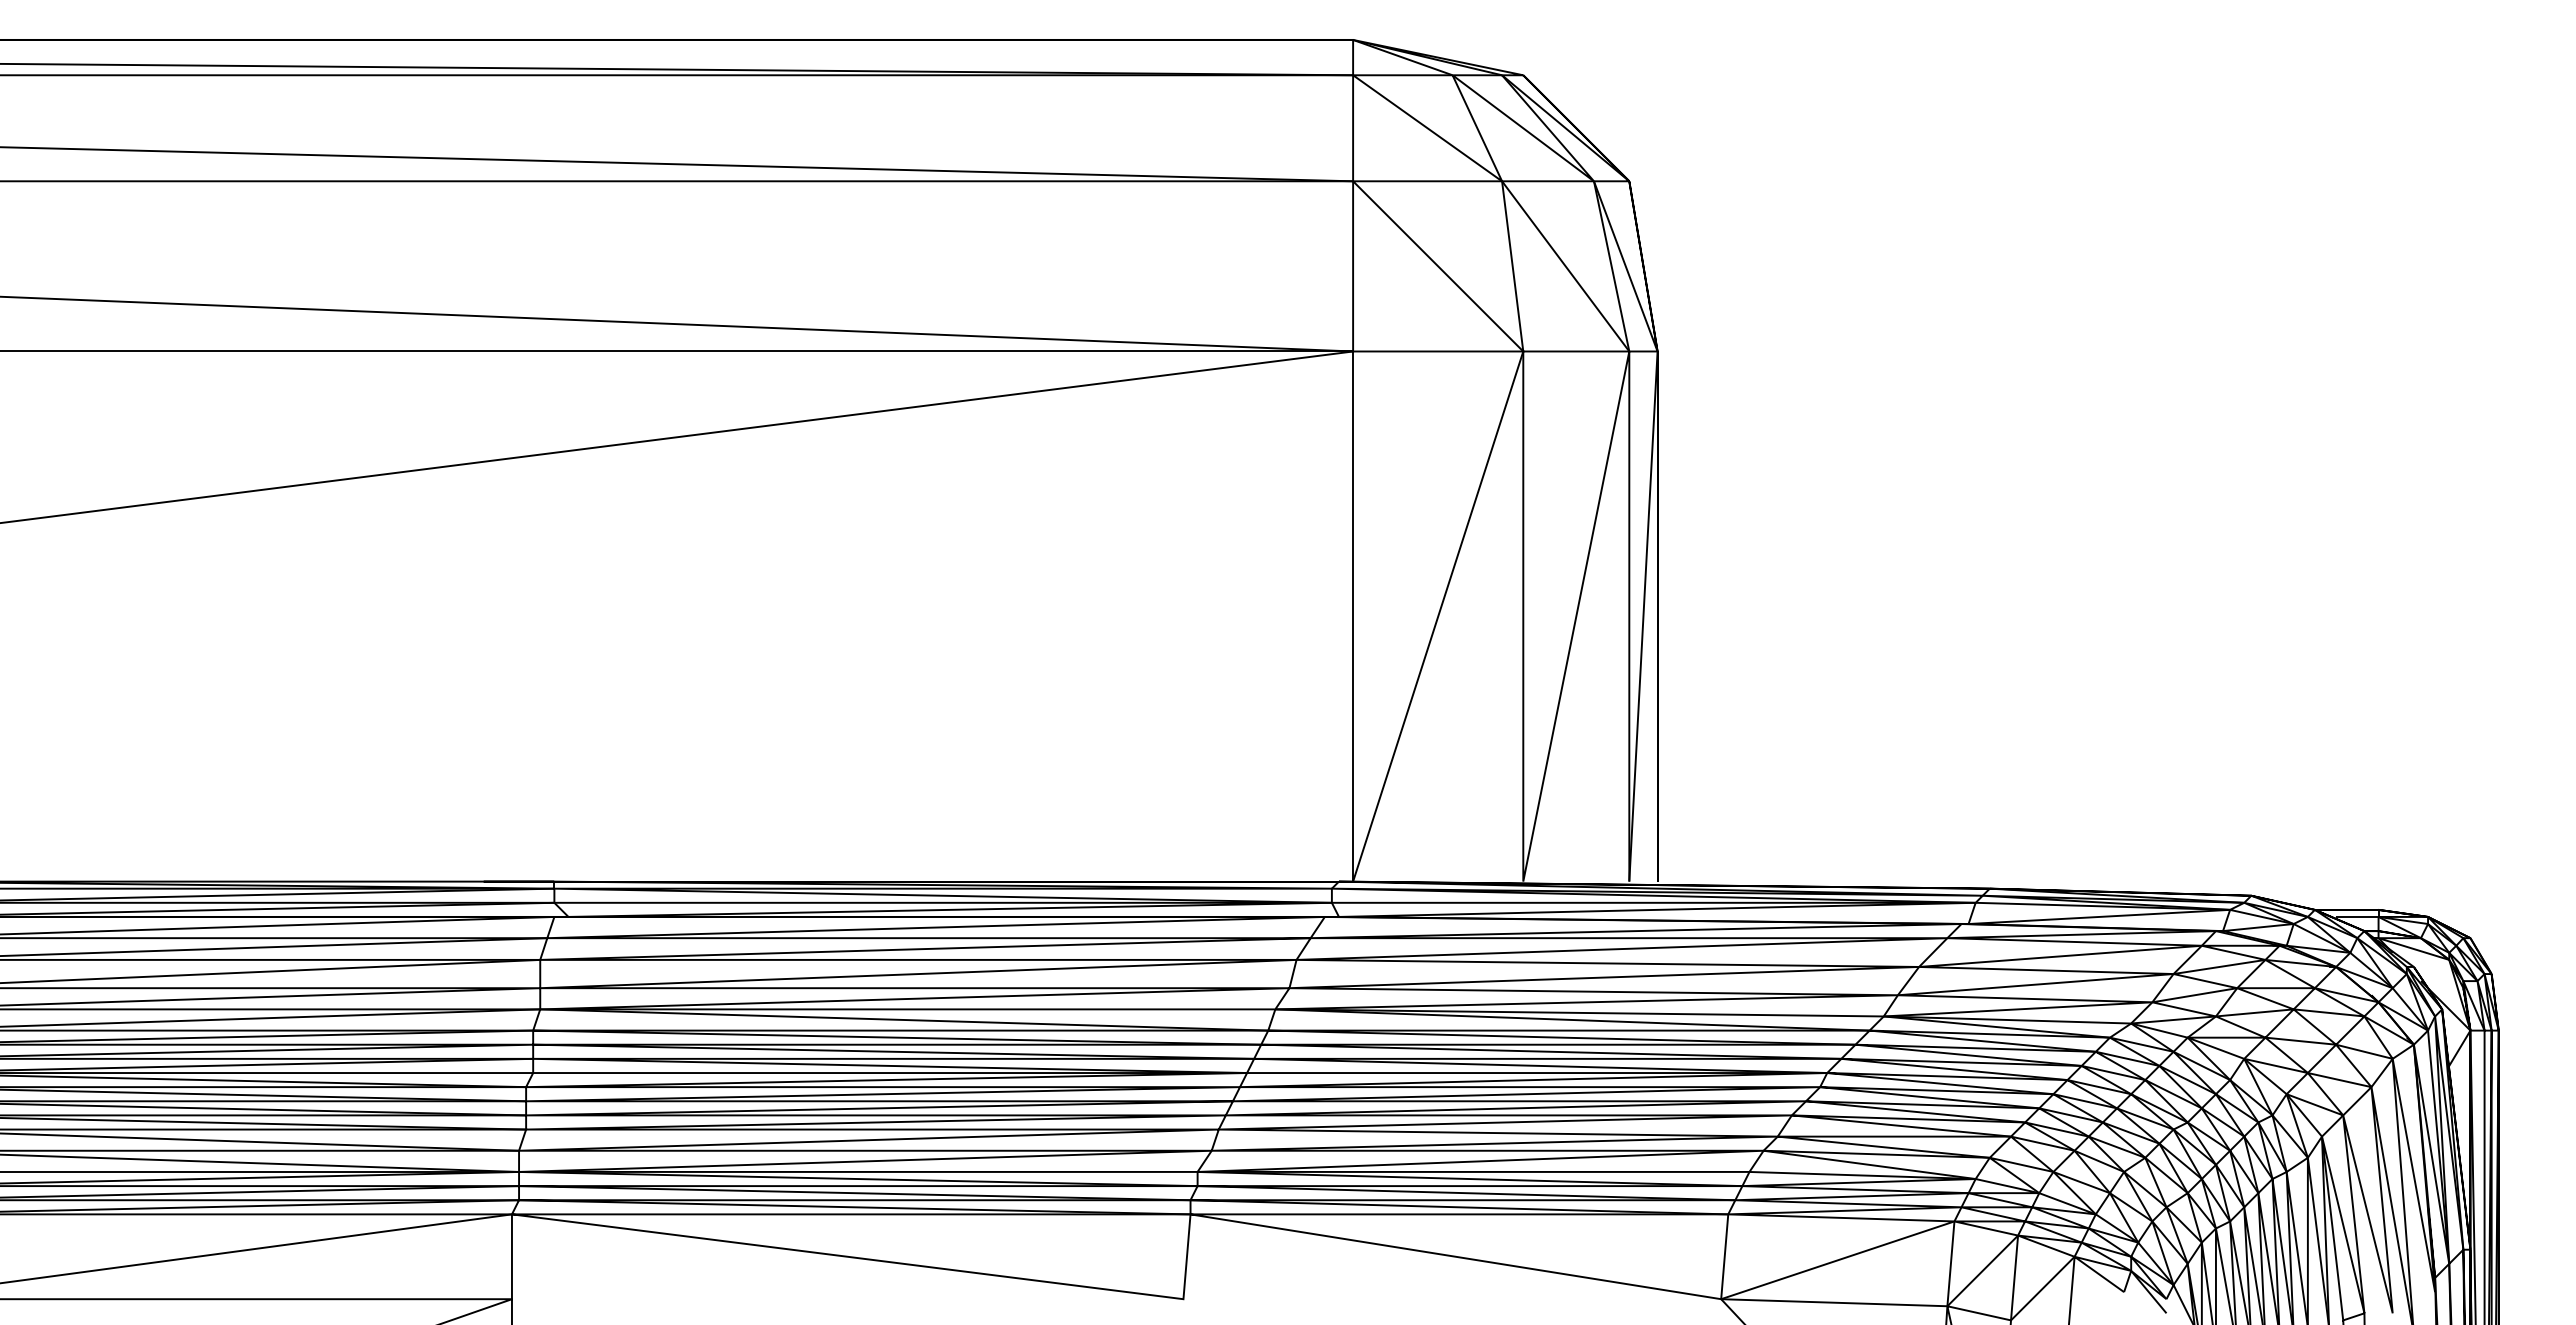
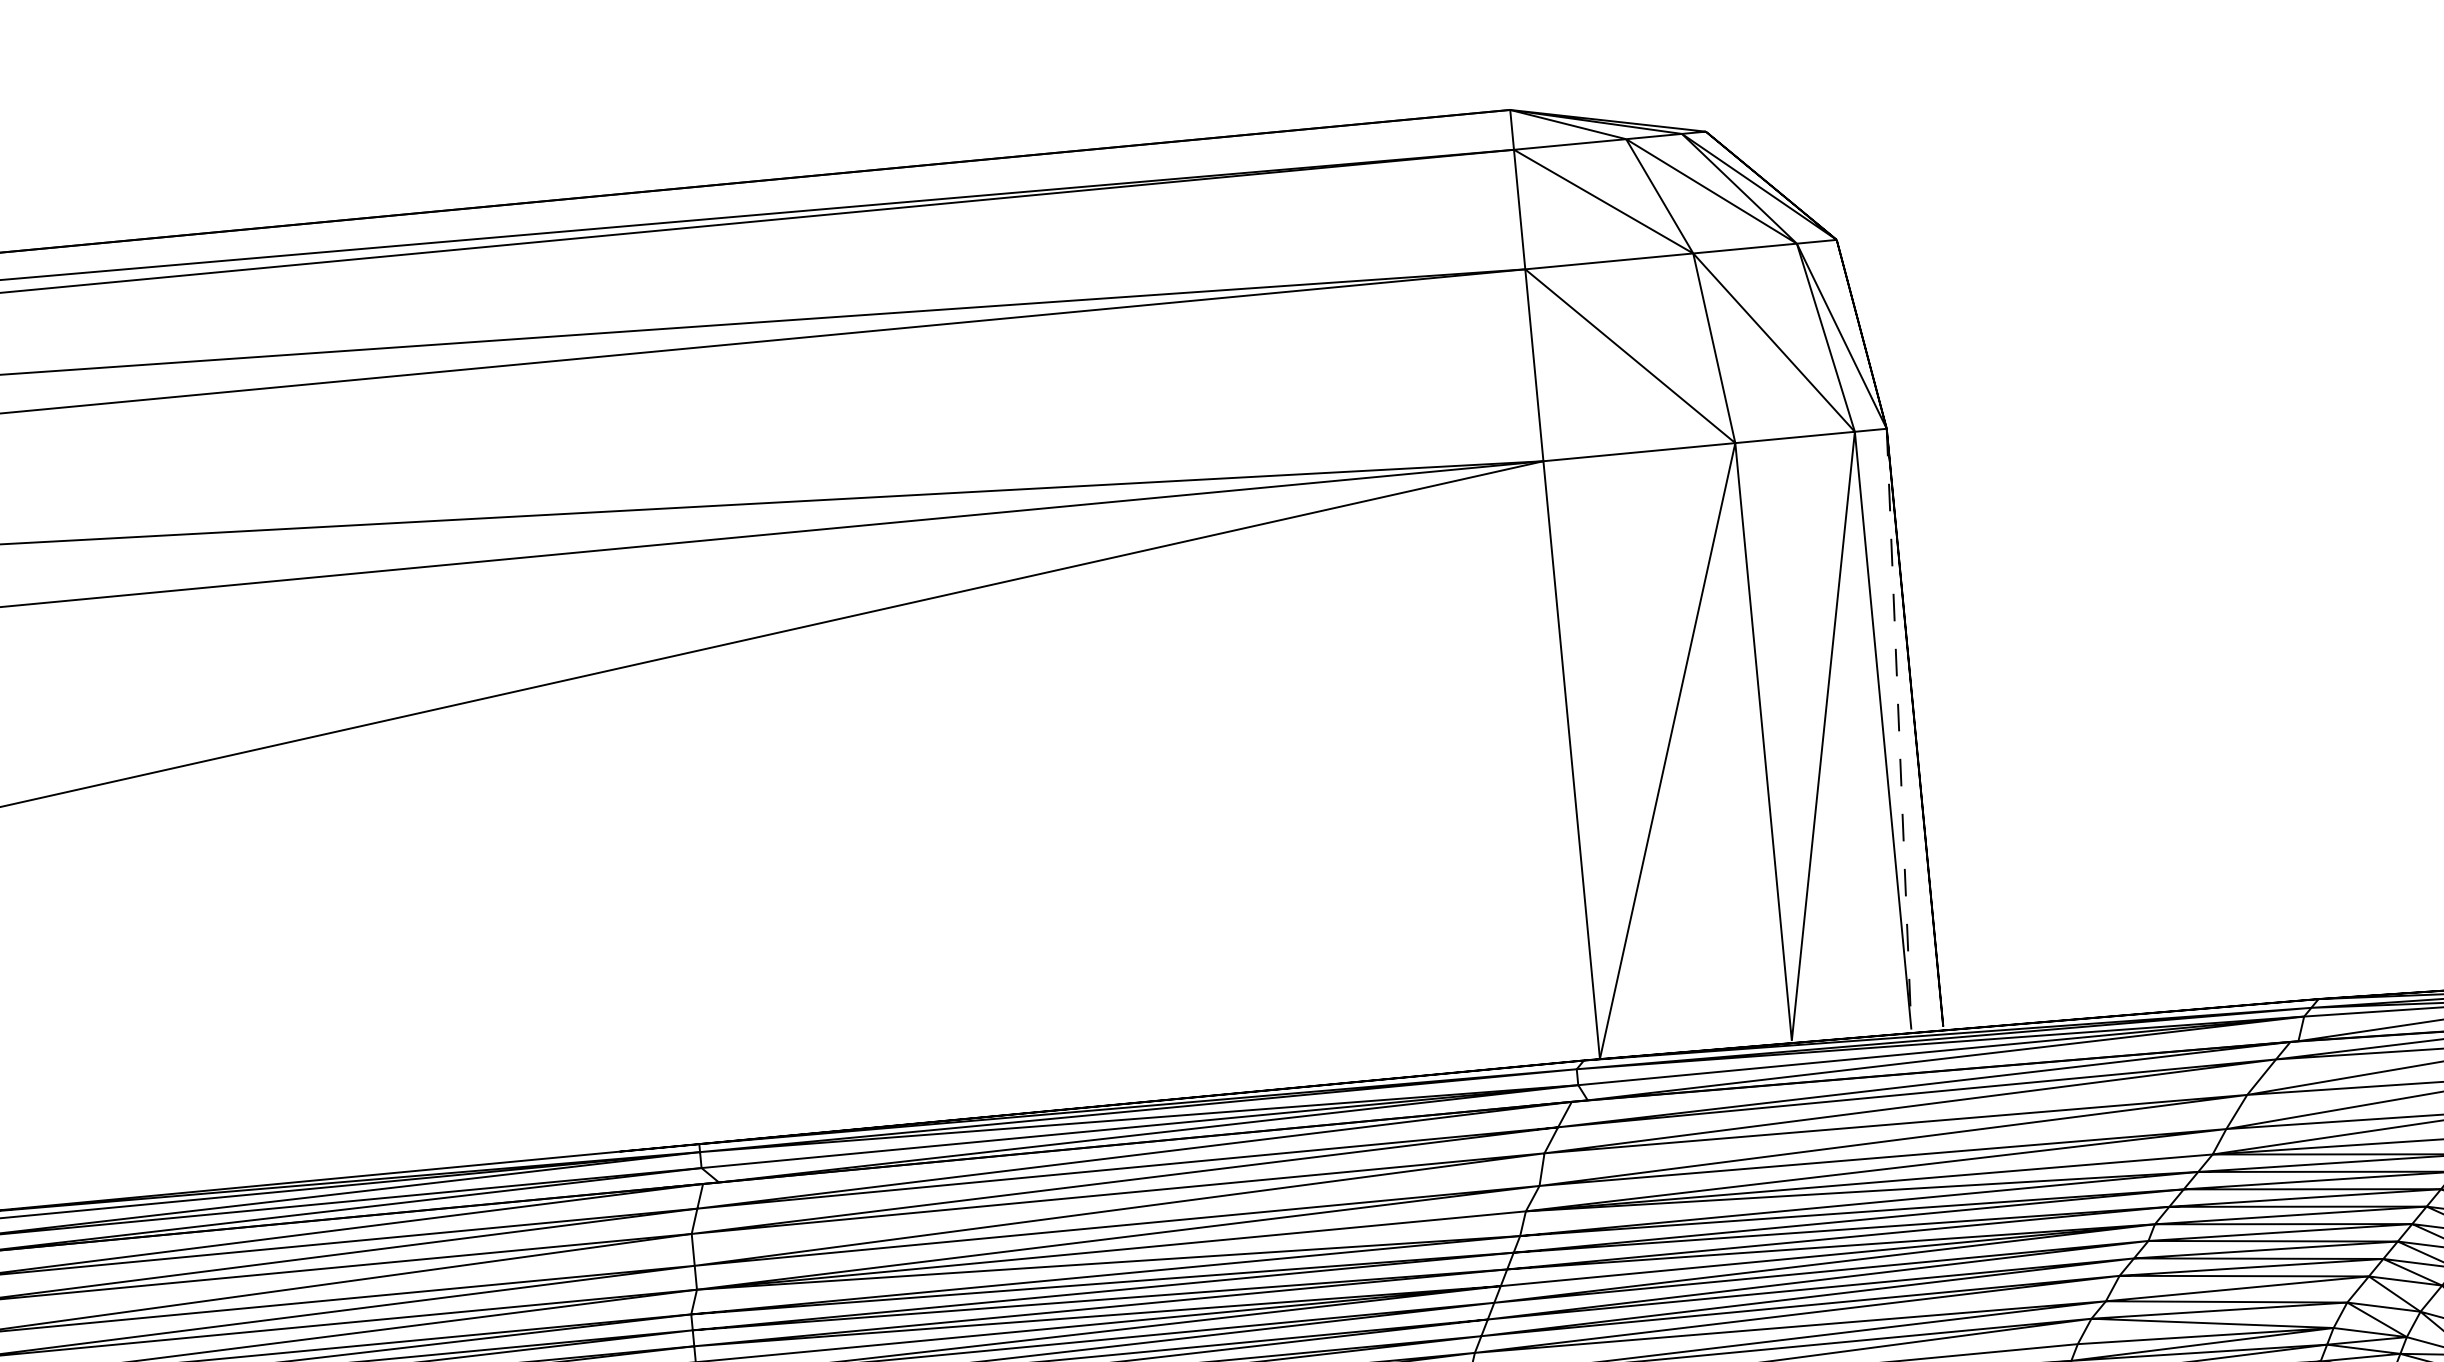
line: (1643, 617) -> (1899, 730), solid -> dashed

